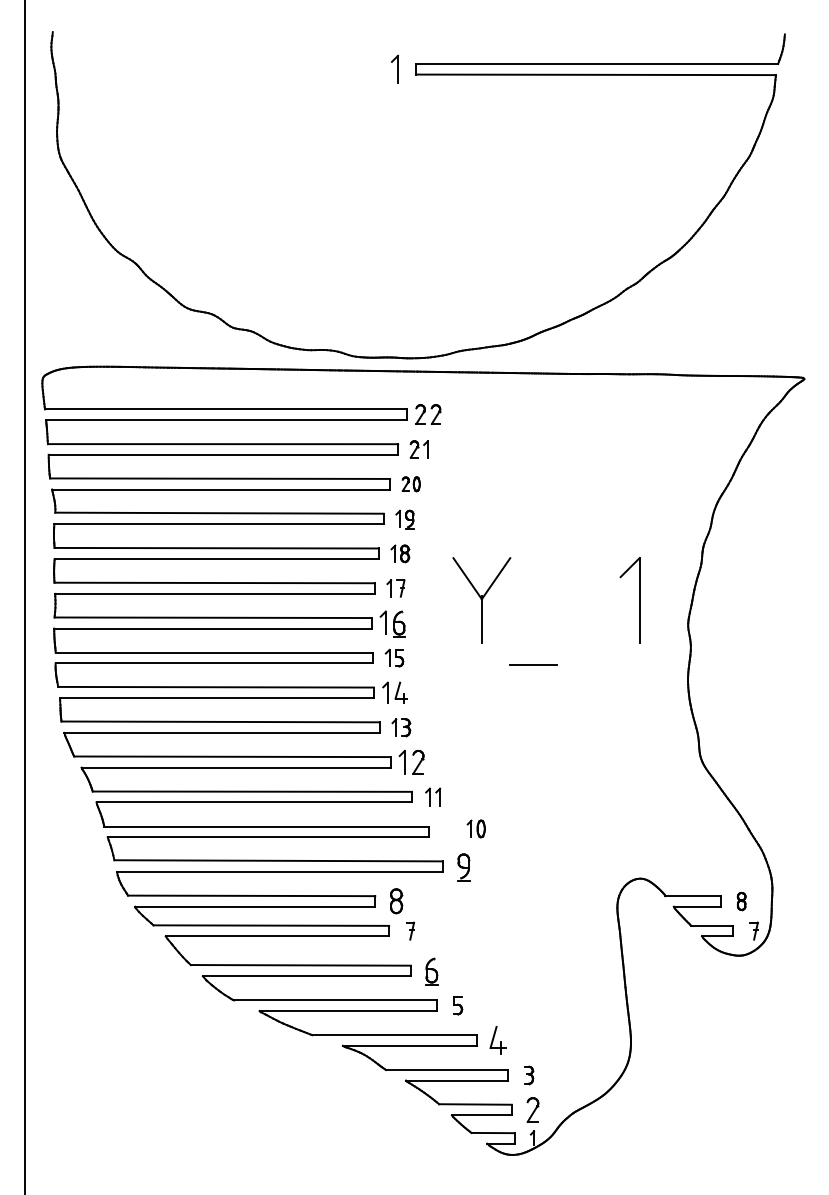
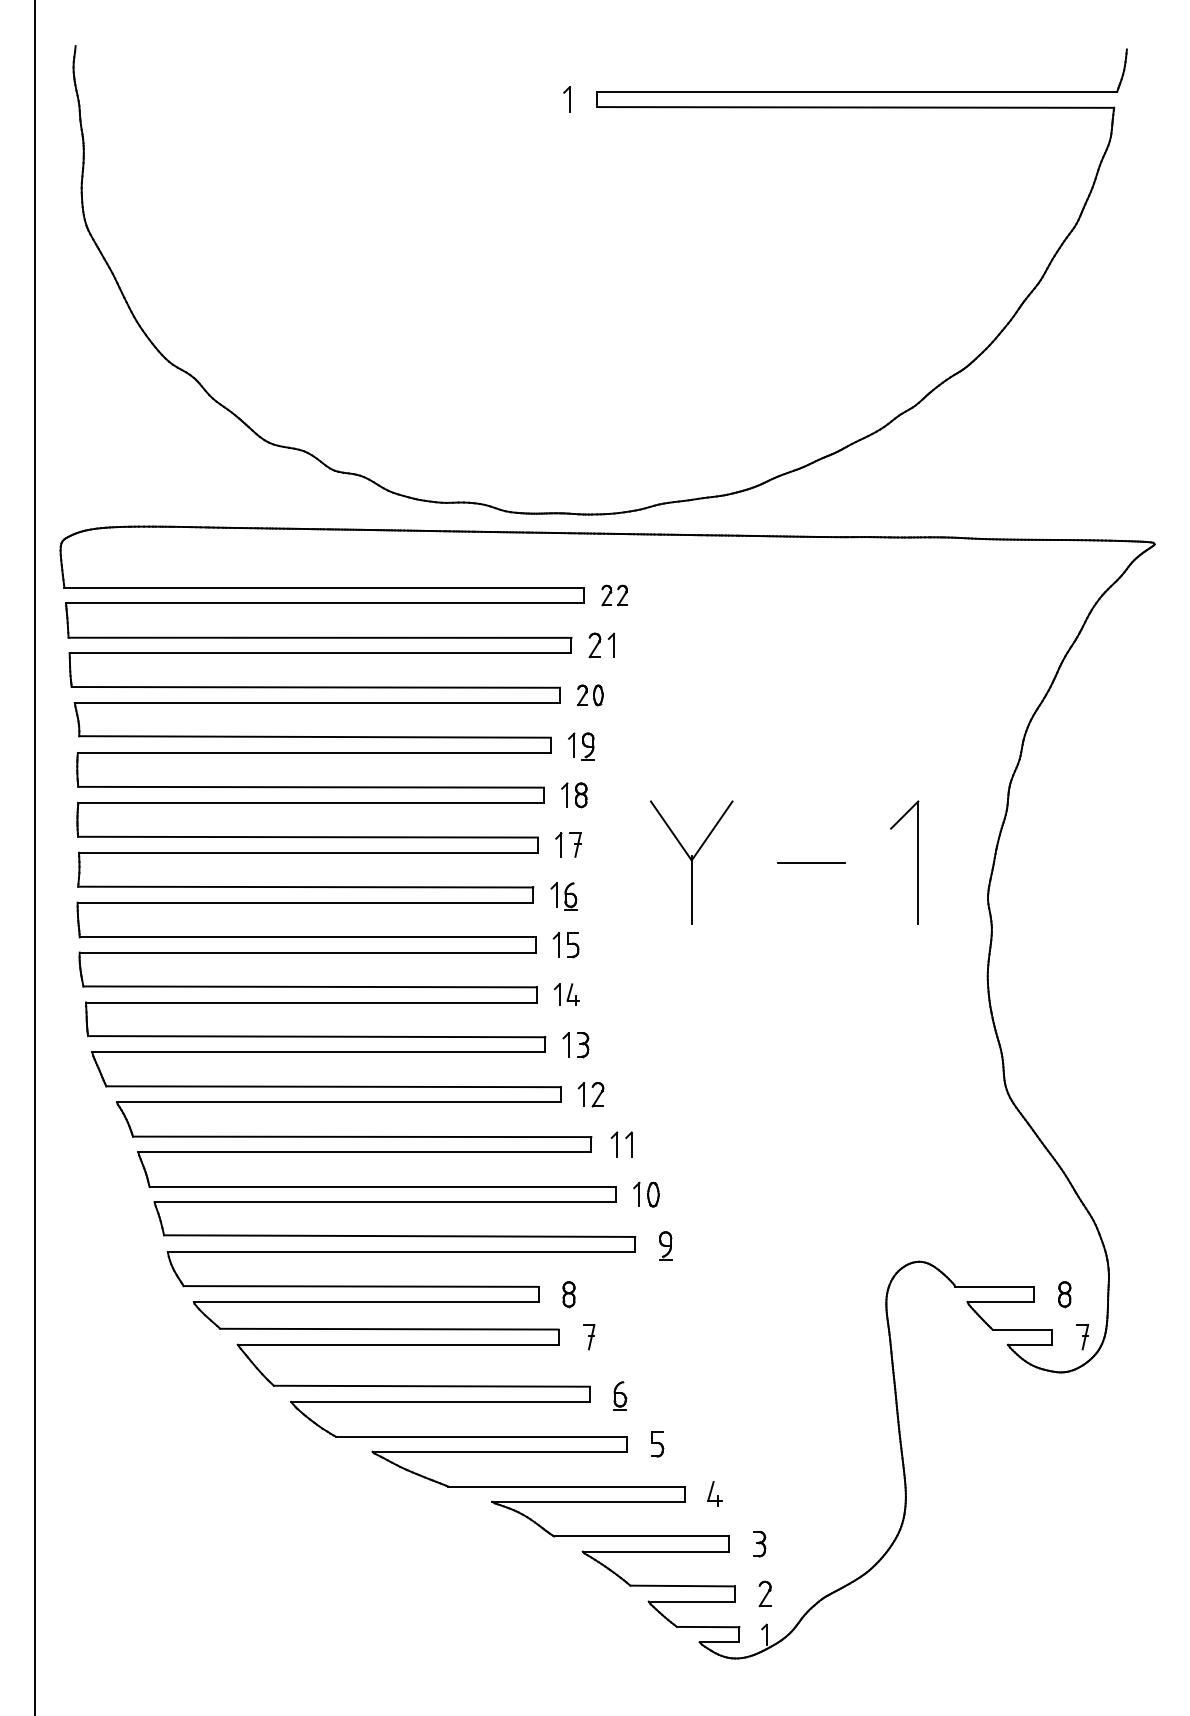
part: (394, 68) -> (566, 98), size x0.62
part: (427, 414) -> (613, 595), size x0.71
part: (392, 623) -> (563, 895), size x0.71
line: (533, 664) -> (811, 862), moved
part: (394, 692) -> (566, 994), size x0.71
part: (411, 762) -> (590, 1094), size x0.71
part: (475, 828) -> (645, 1194), moved
part: (463, 867) -> (665, 1245), size x0.71
part: (396, 901) -> (569, 1294), size x0.71
part: (432, 971) -> (620, 1395), size x0.71
part: (497, 1040) -> (714, 1494), size x0.62
part: (532, 1109) -> (764, 1593), size x0.71

